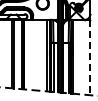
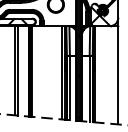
line: (90, 57) -> (118, 75), dashed -> solid

